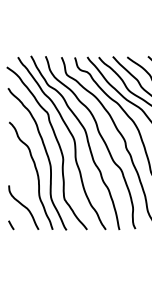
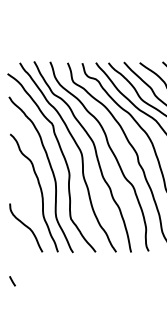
line: (11, 225) -> (12, 281), moved

